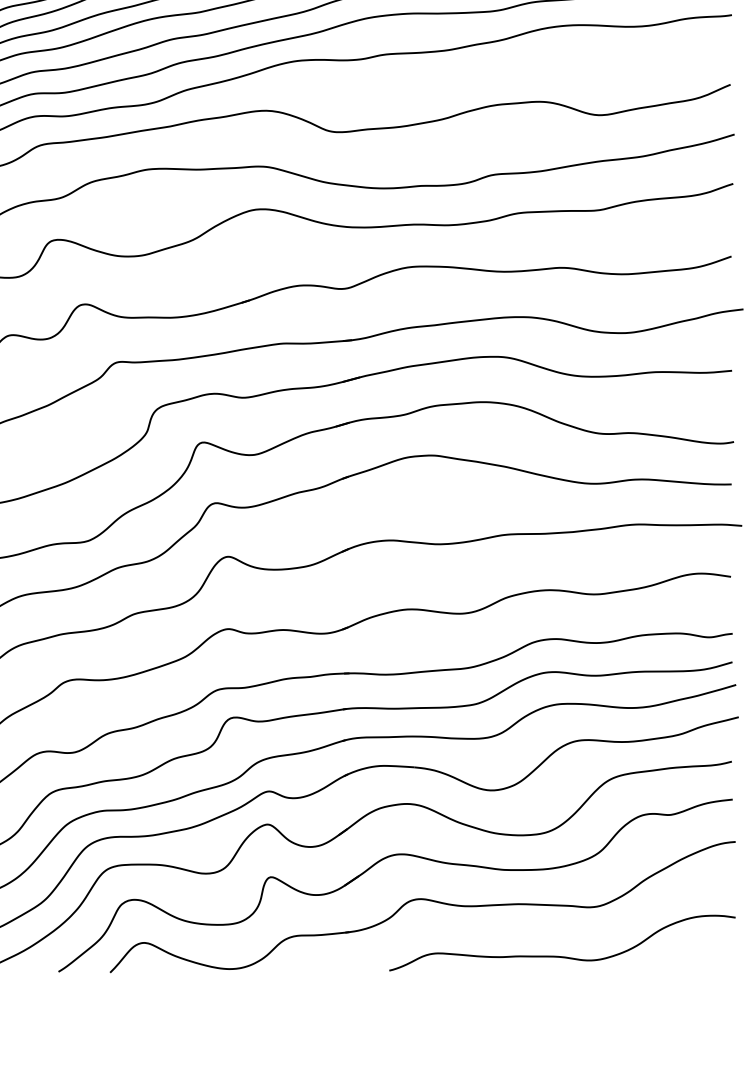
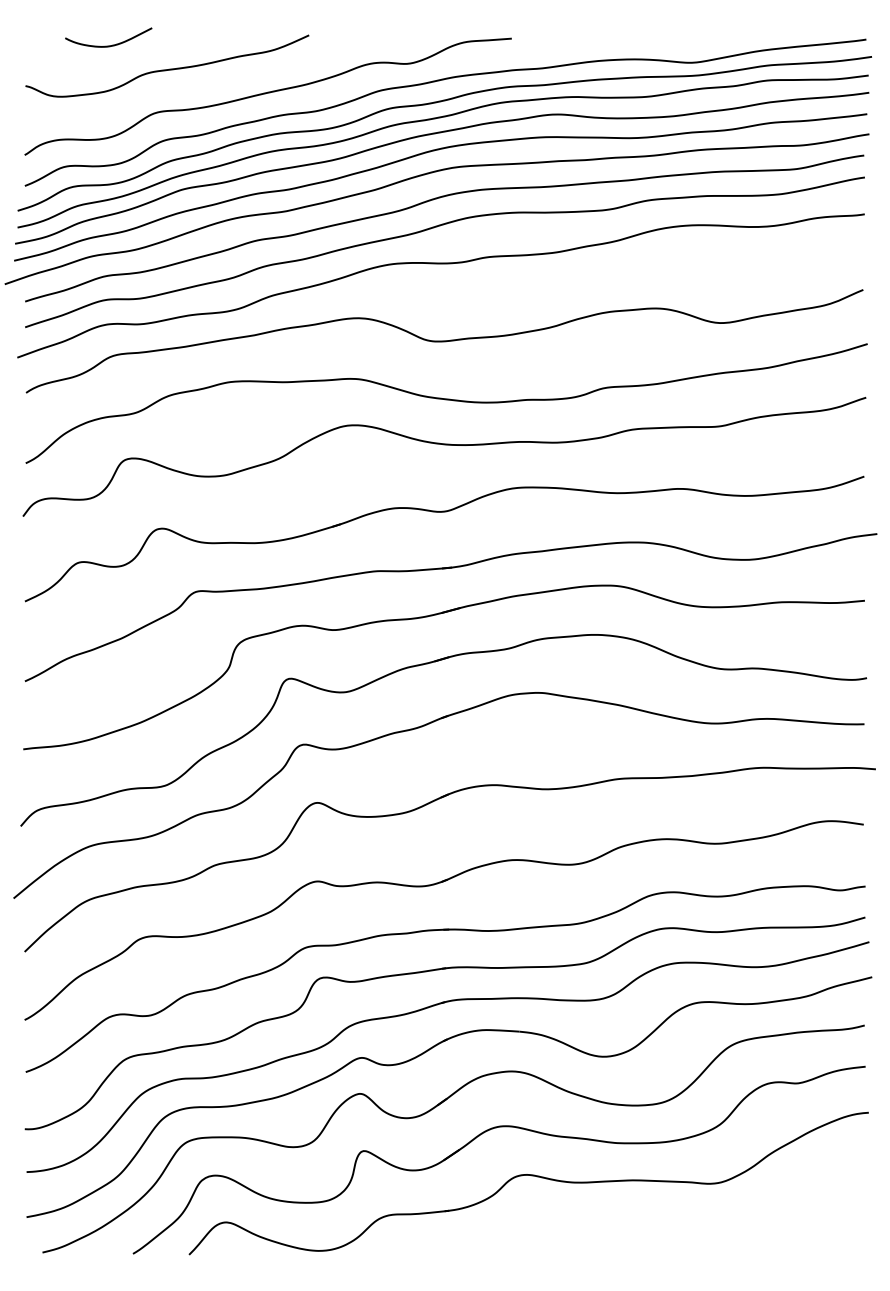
curve: (560, 955) -> (678, 1236), removed

